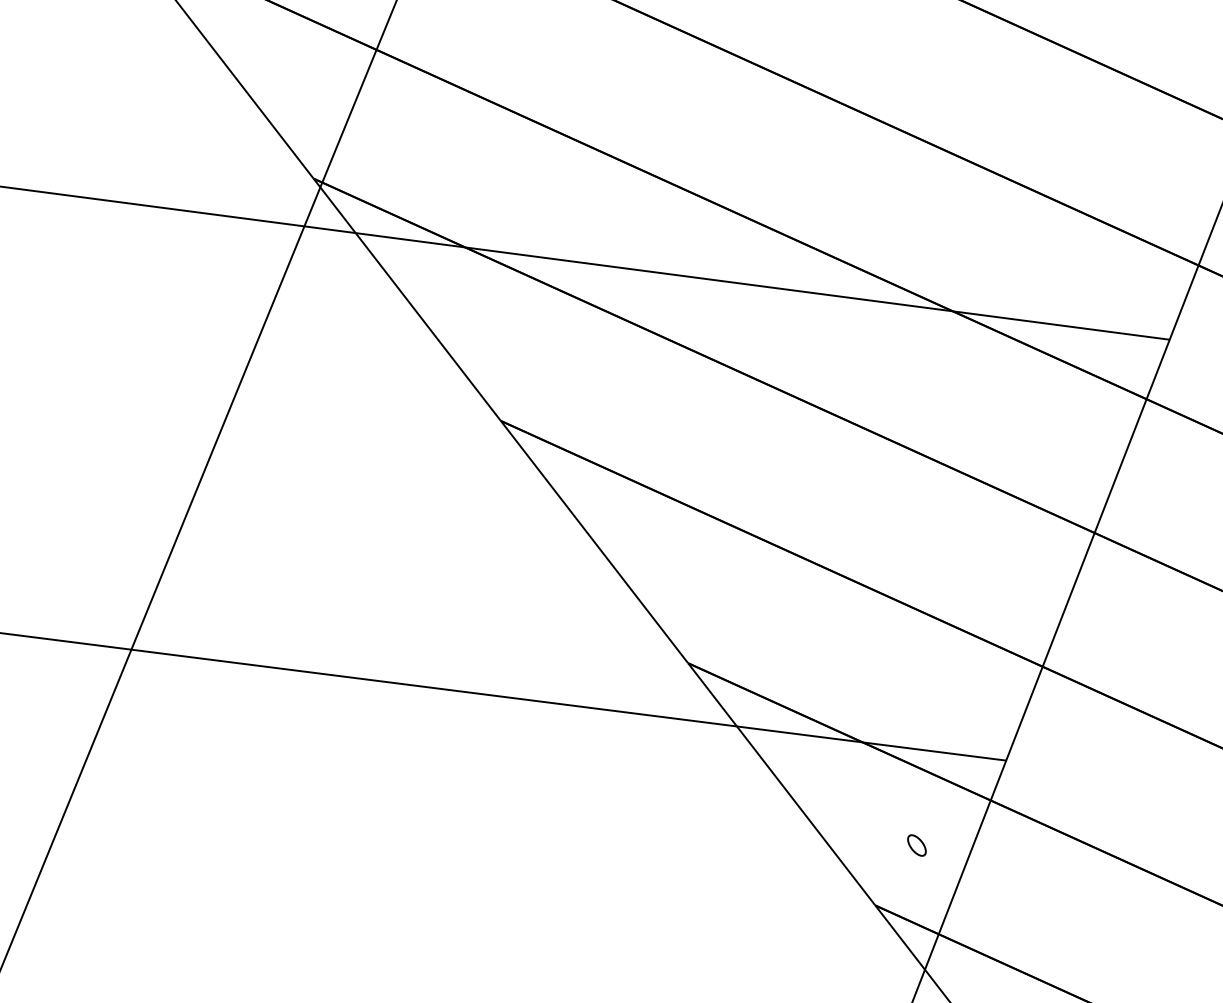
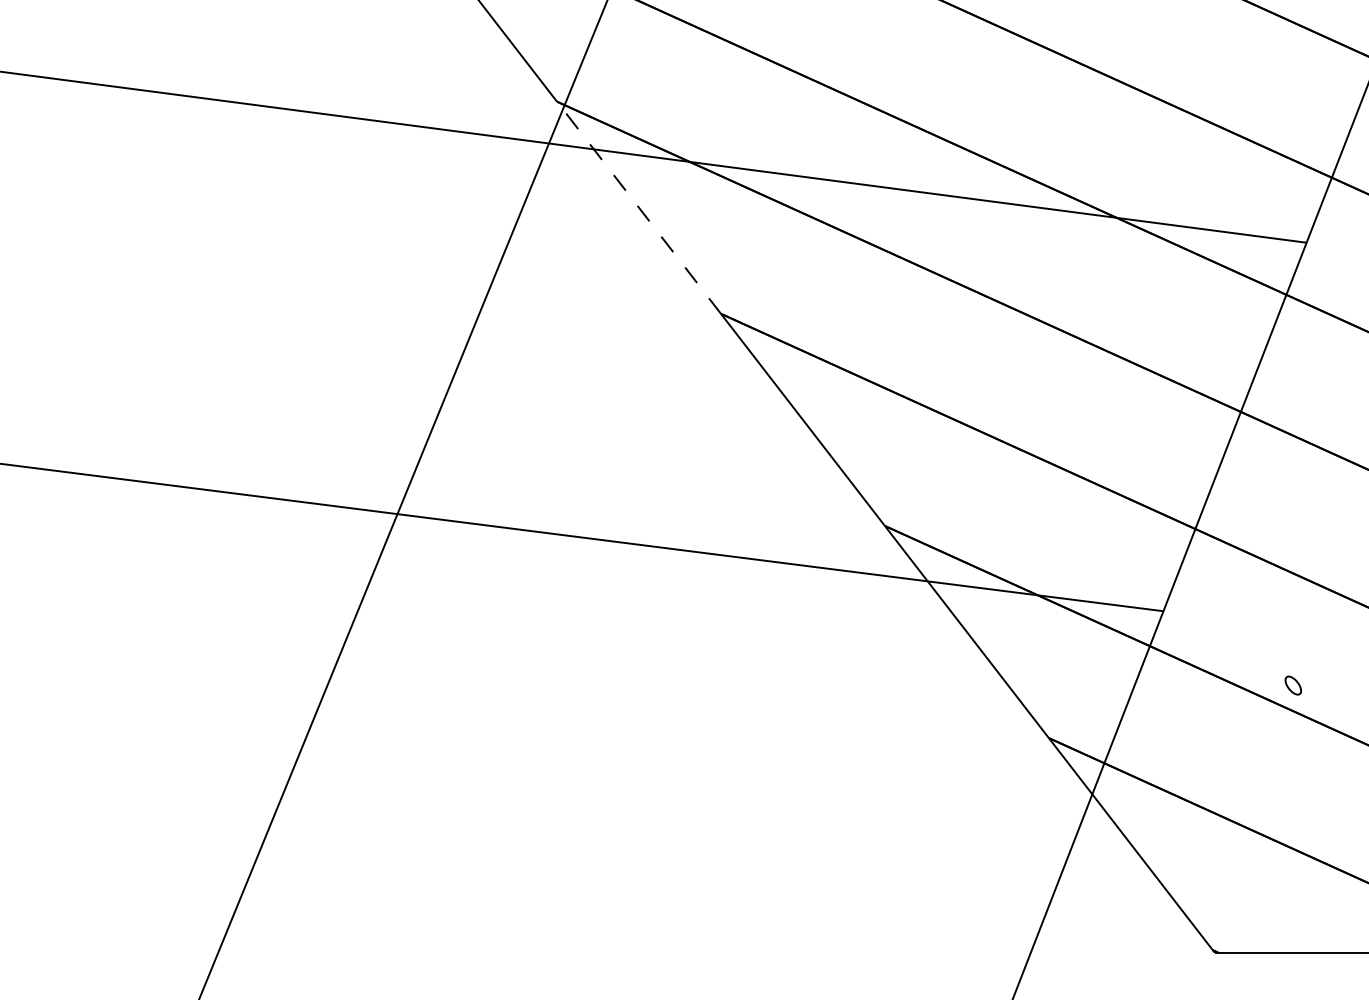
line: (406, 299) -> (638, 207), solid -> dashed
part: (916, 845) -> (1292, 685), moved

